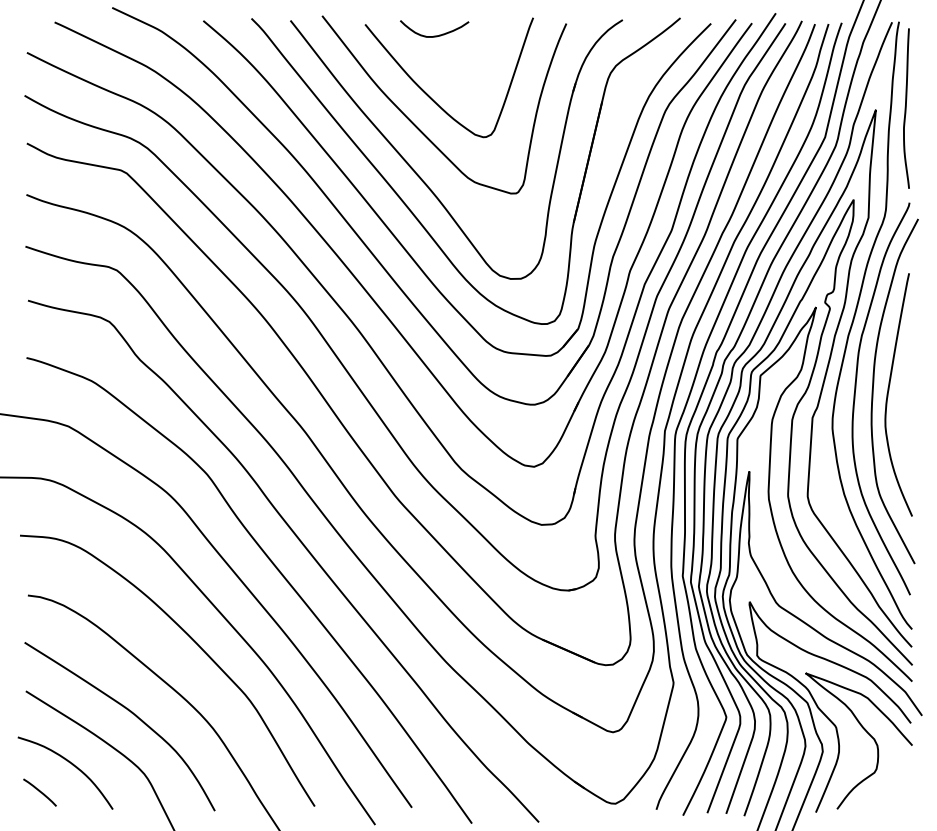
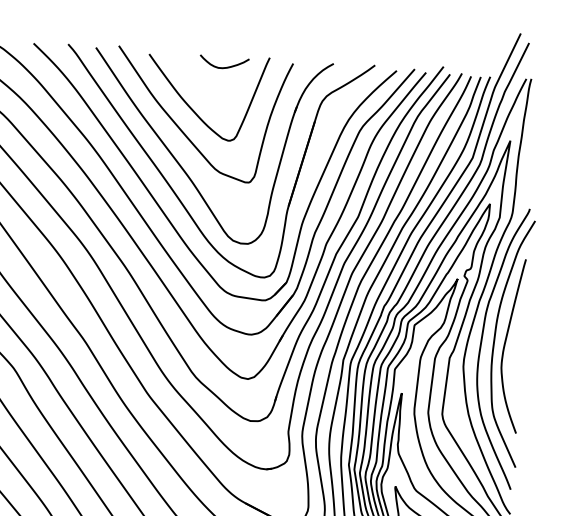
curve: (434, 35) -> (224, 67), moved
curve: (906, 108) -> (532, 141), removed

